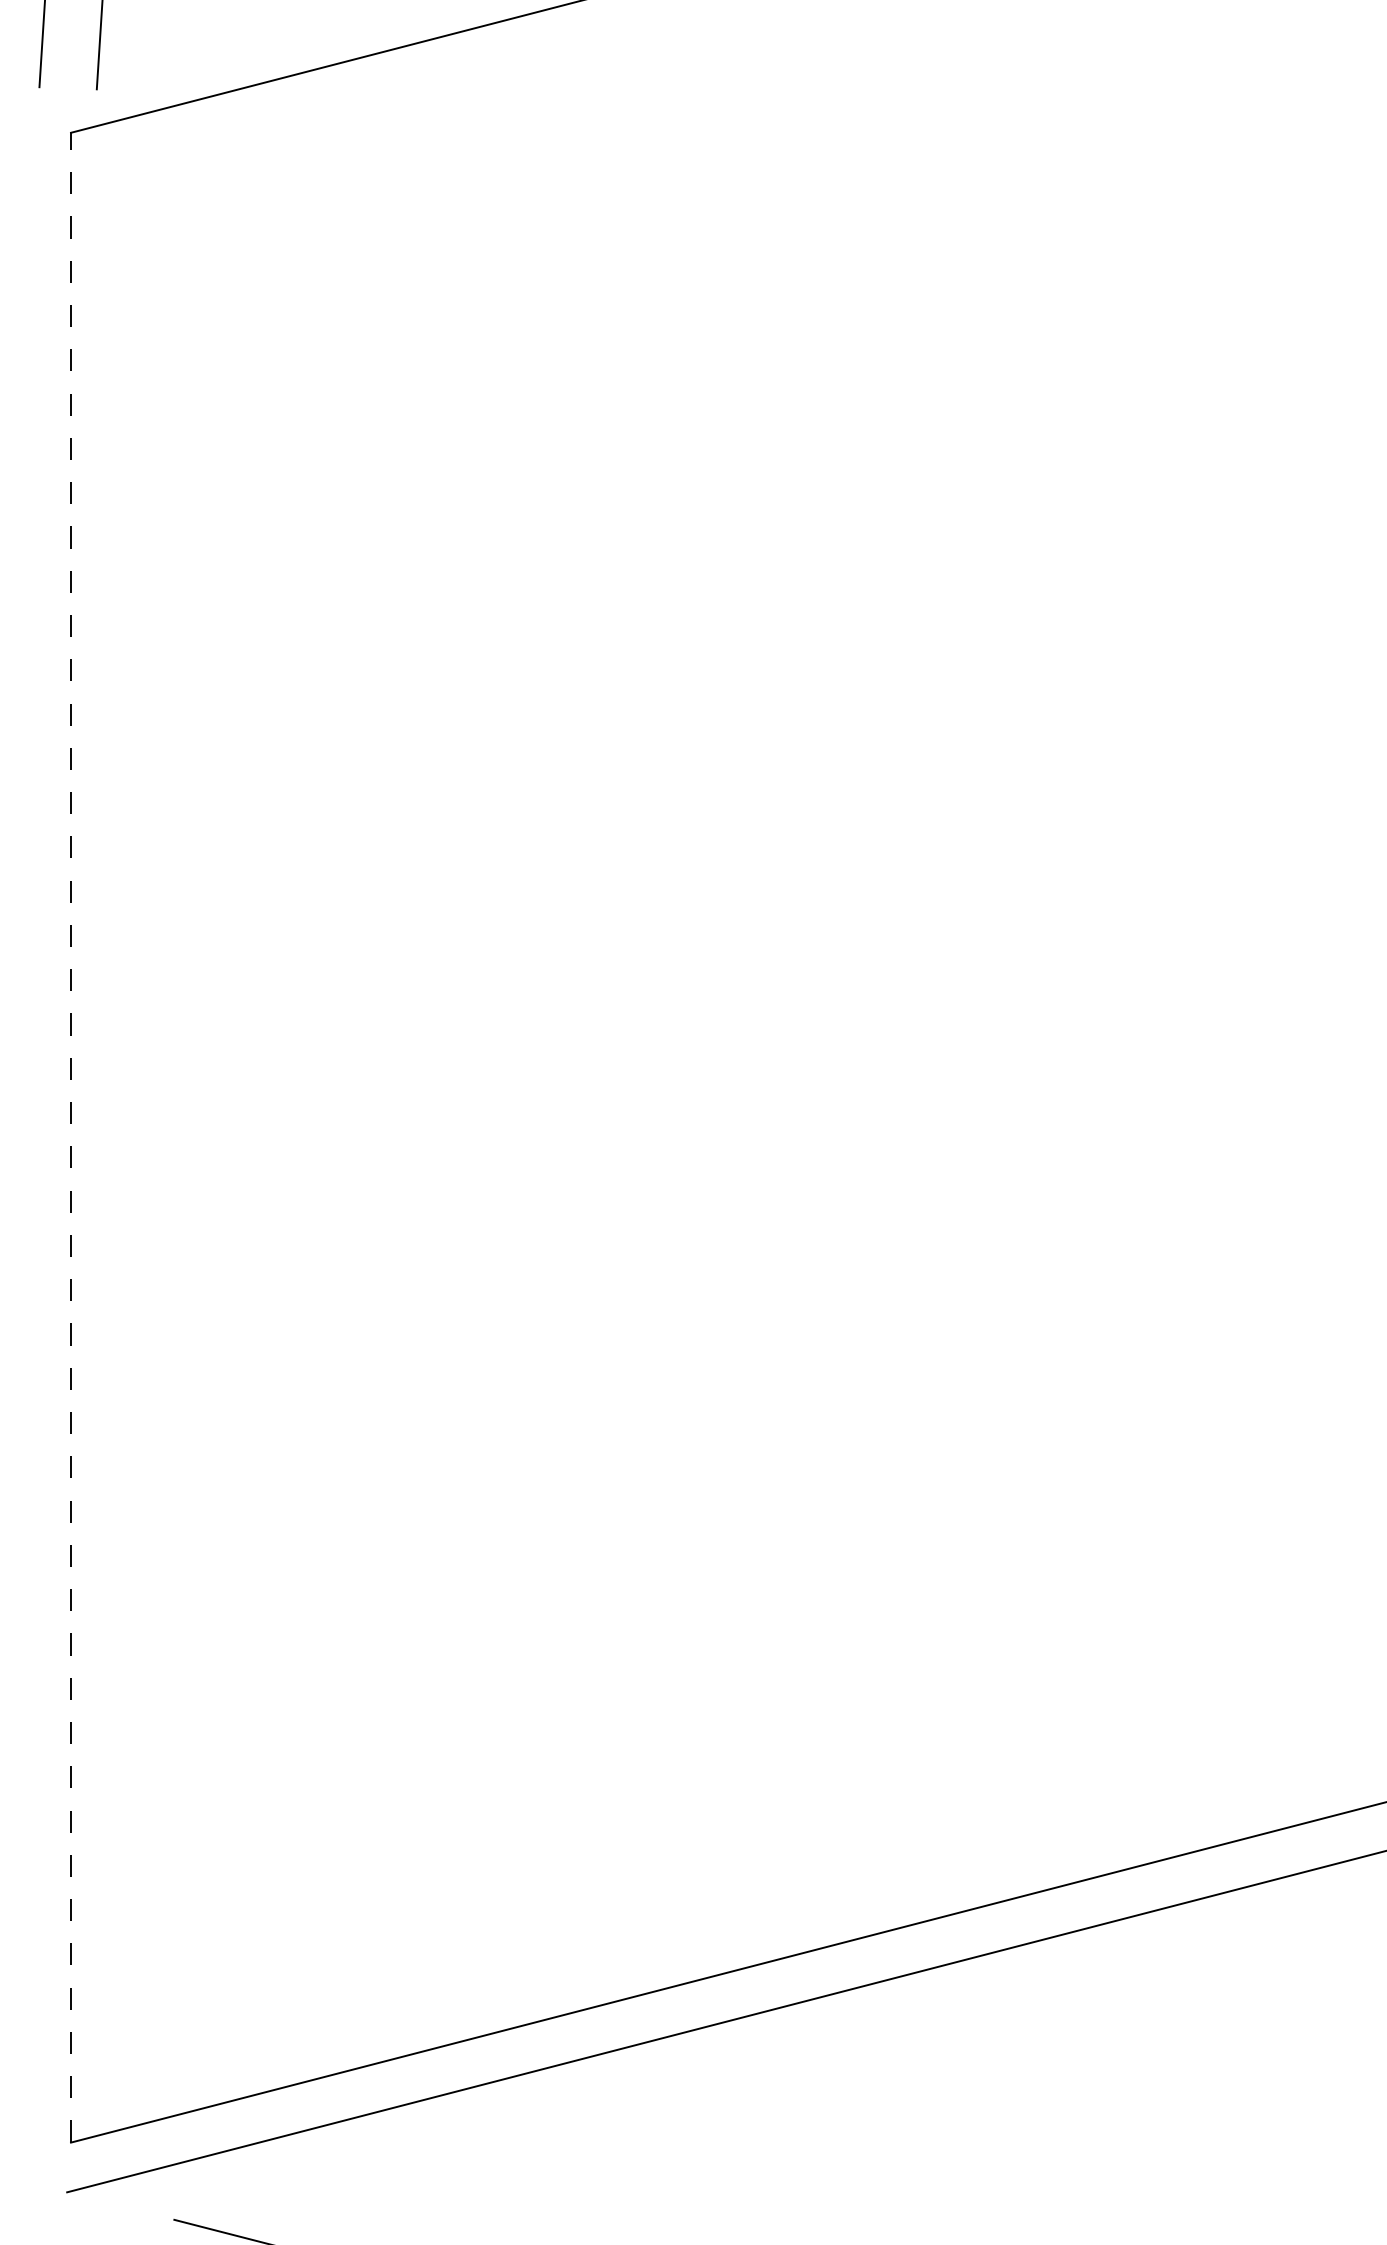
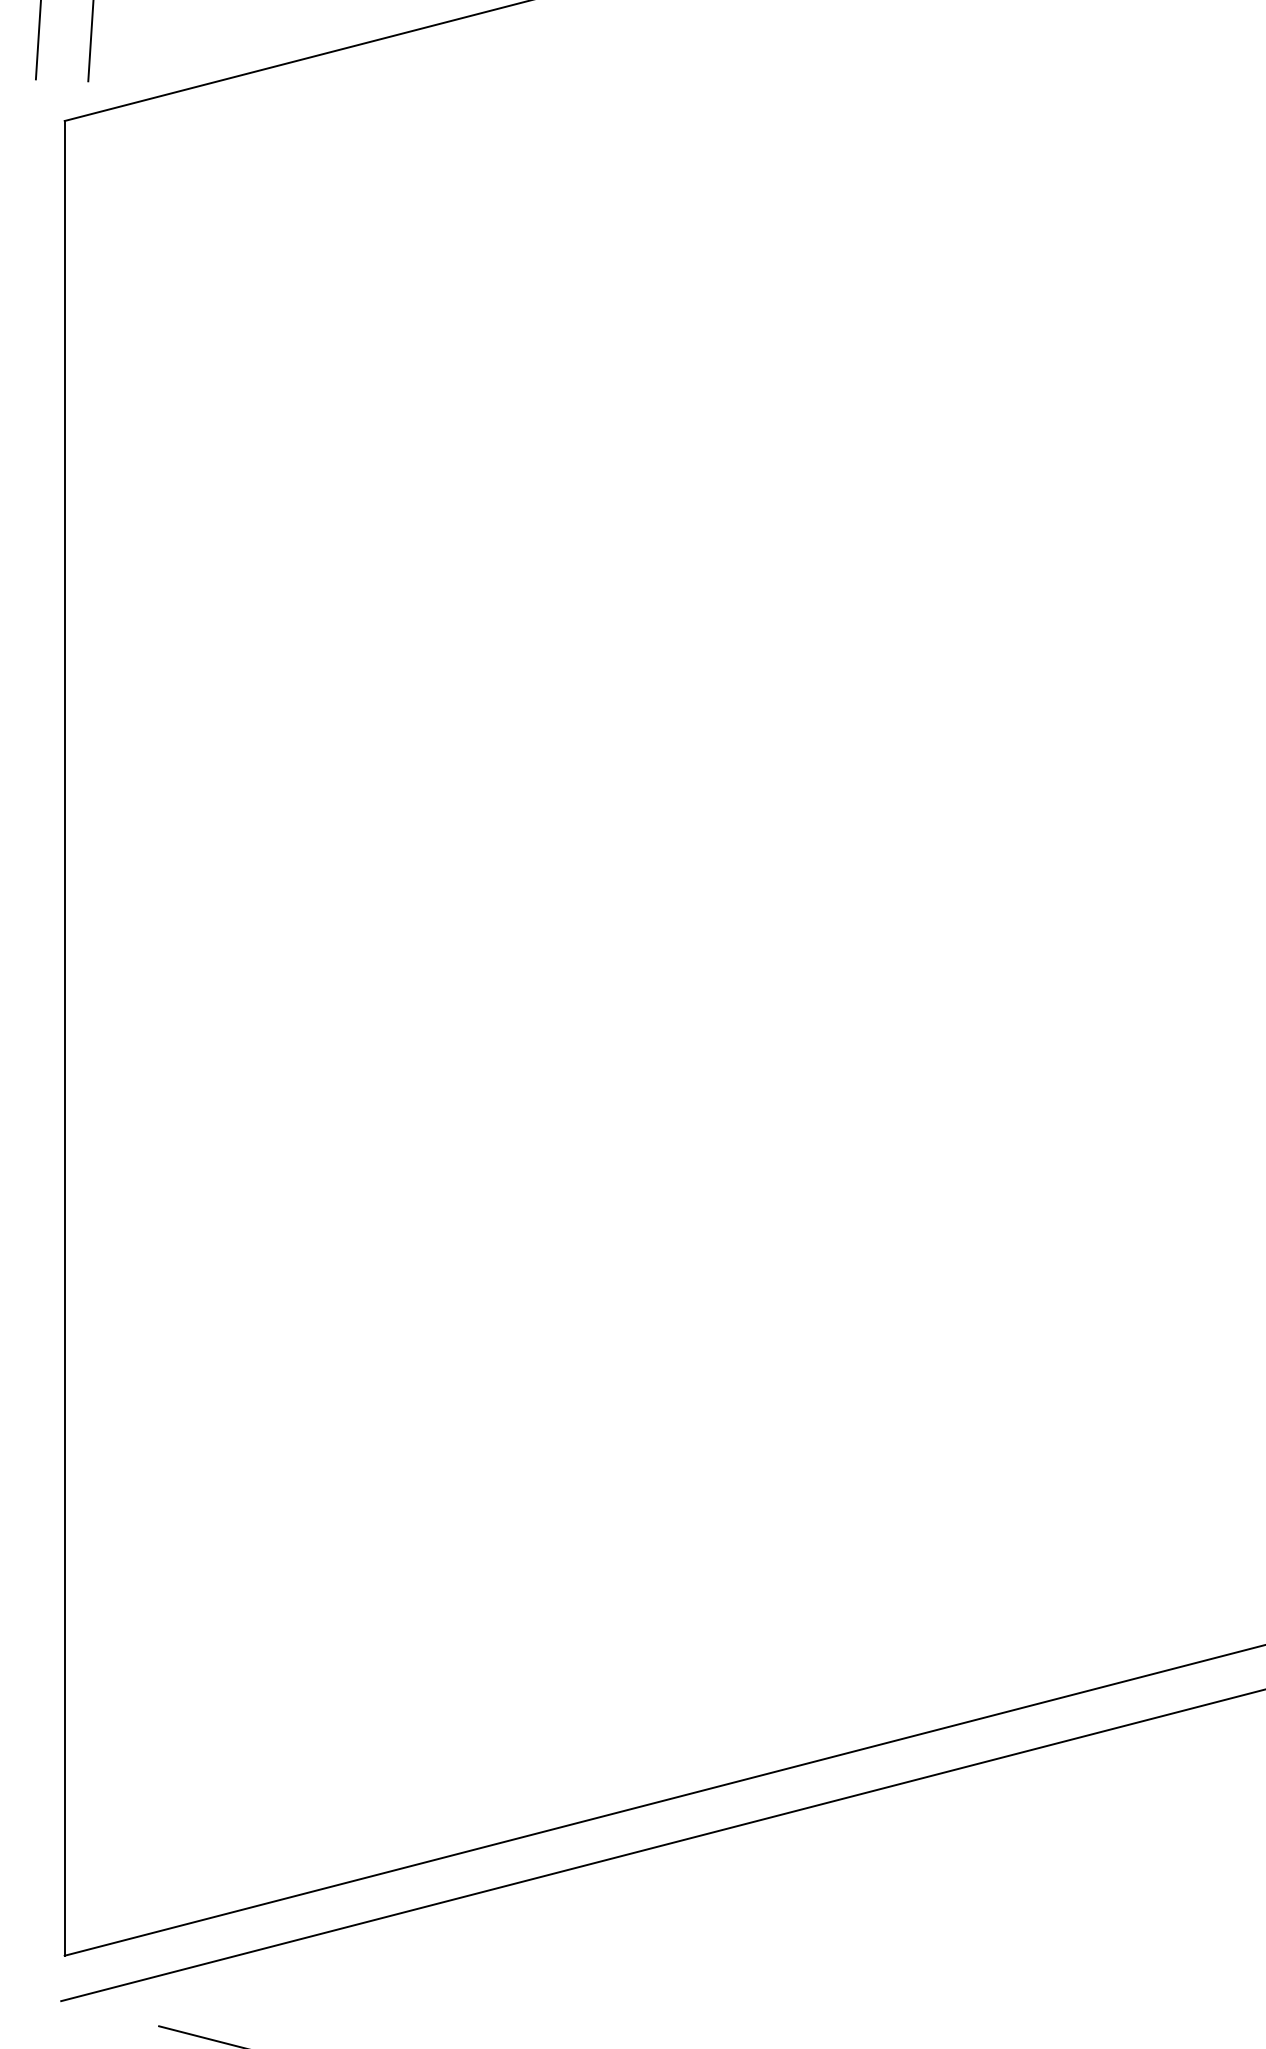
line: (71, 1137) -> (65, 1038), dashed -> solid

